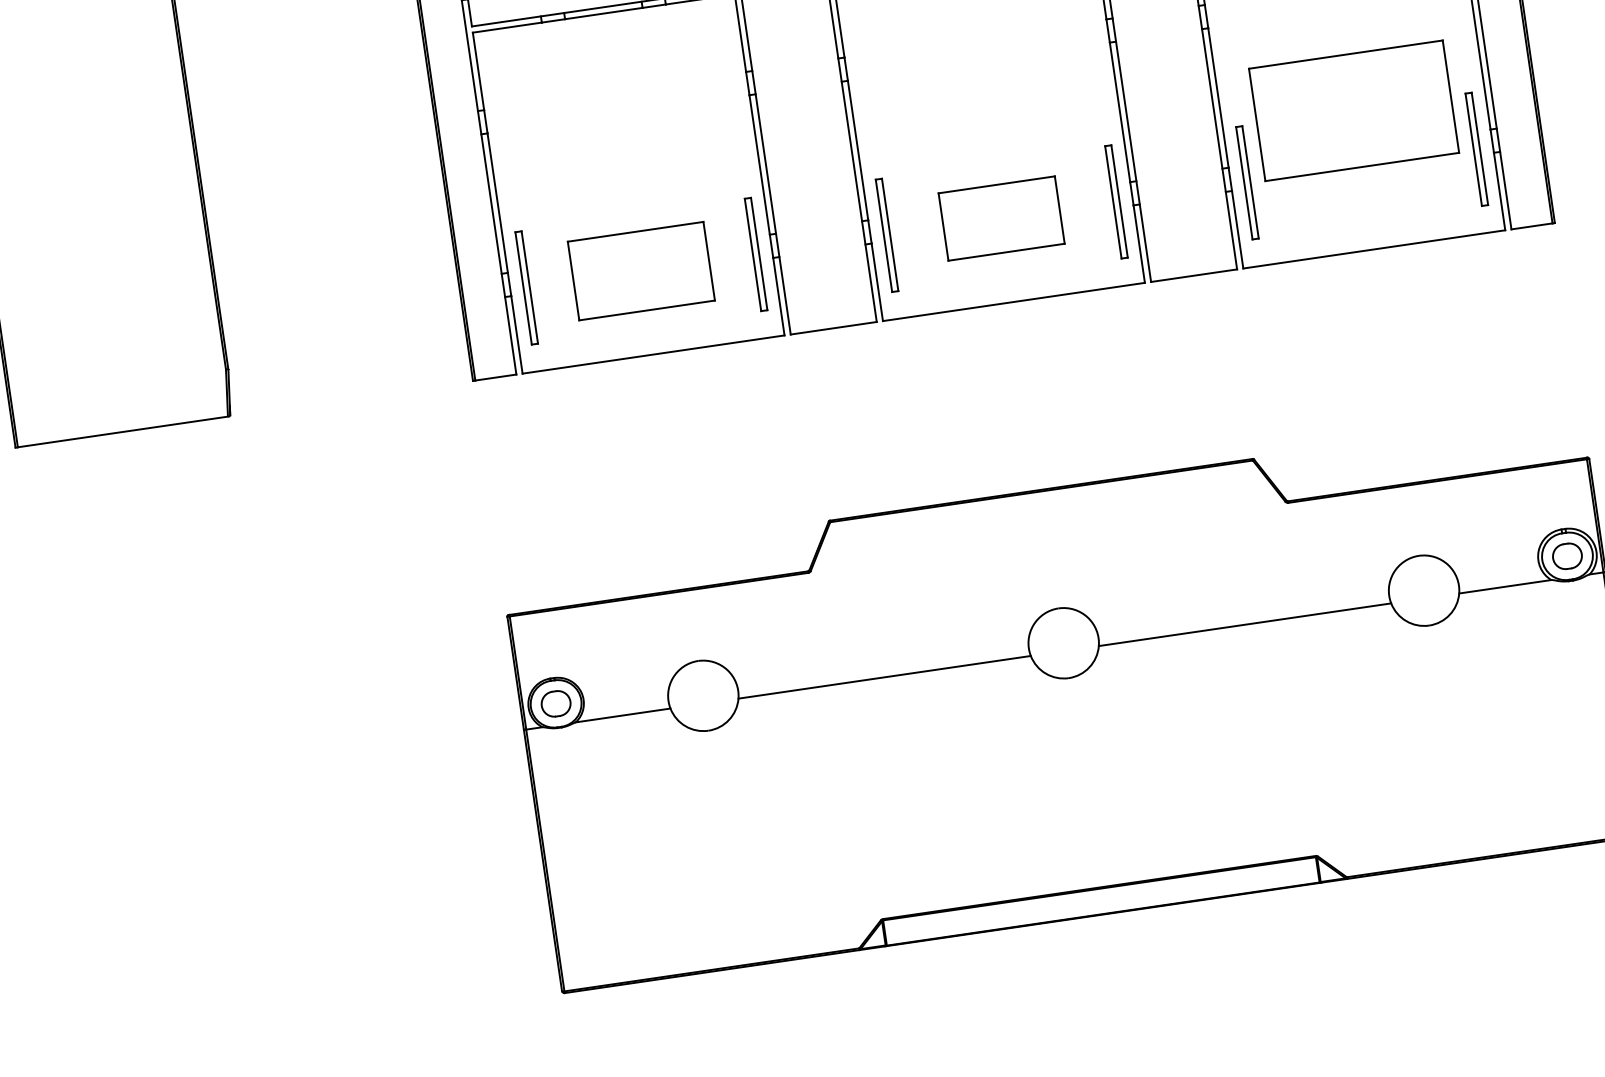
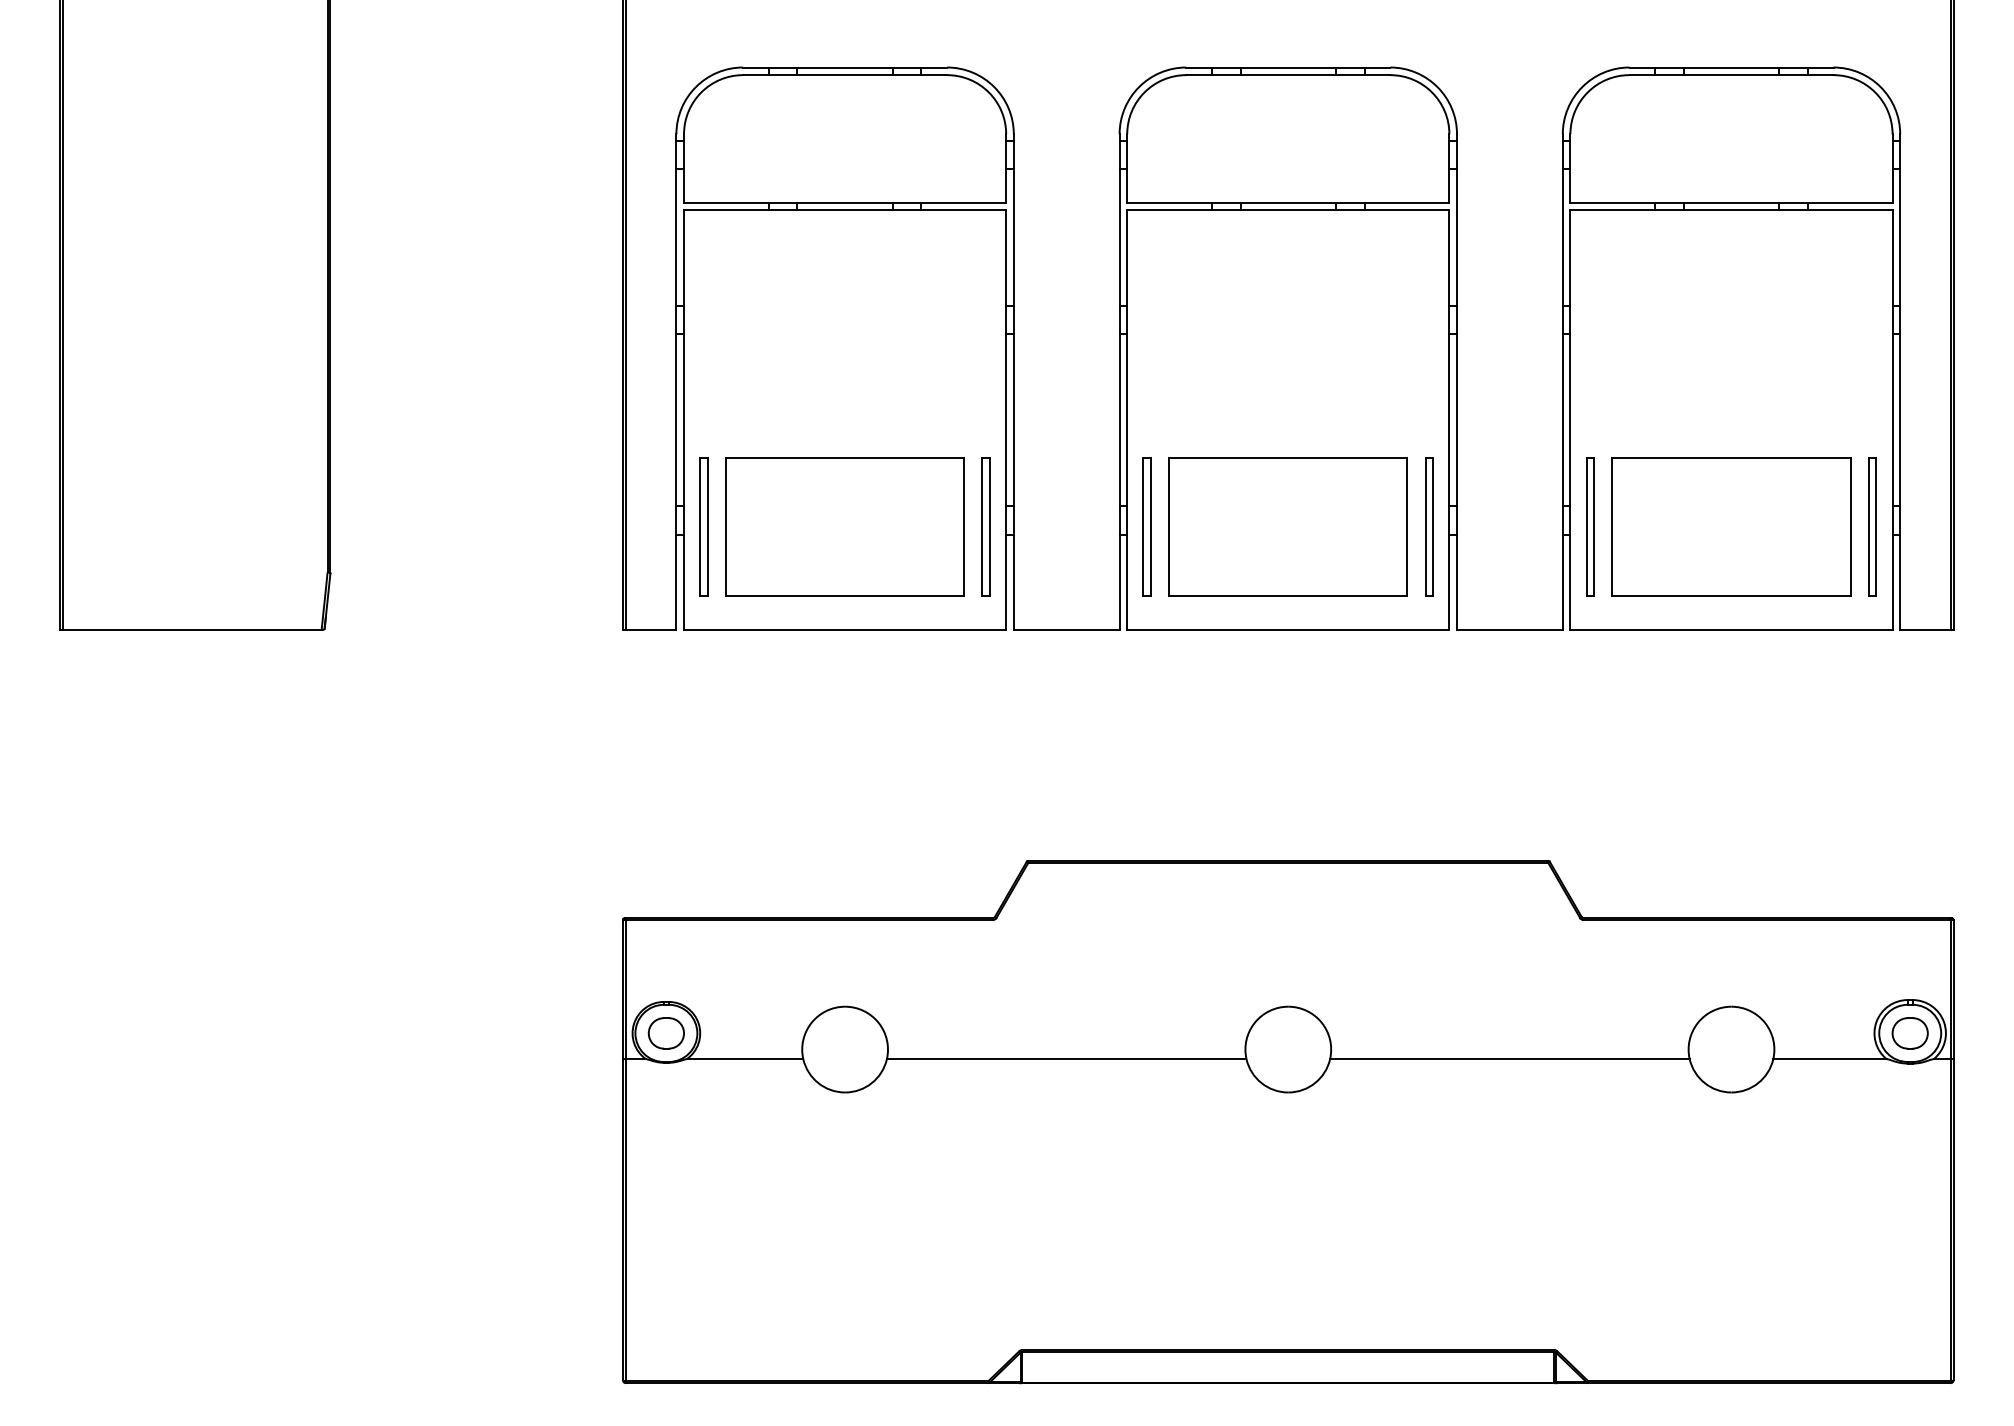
part: (1353, 110) -> (1731, 526), moved
part: (1001, 218) -> (1287, 526), size x1.67
part: (640, 270) -> (844, 526), size x1.43

